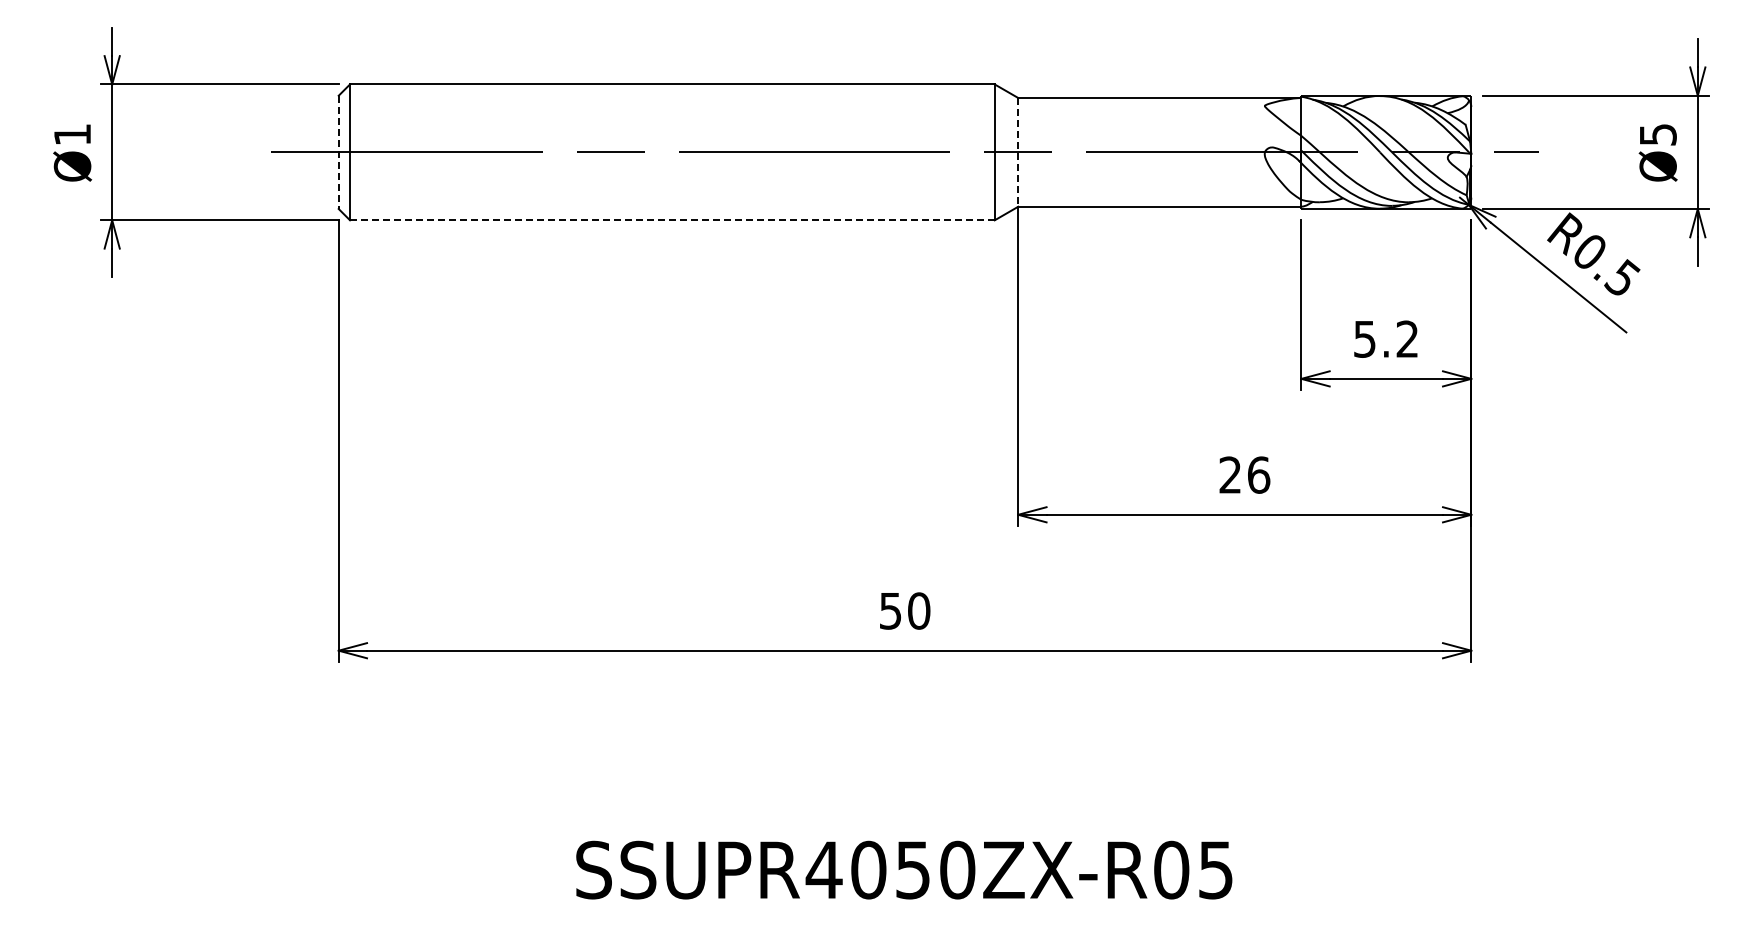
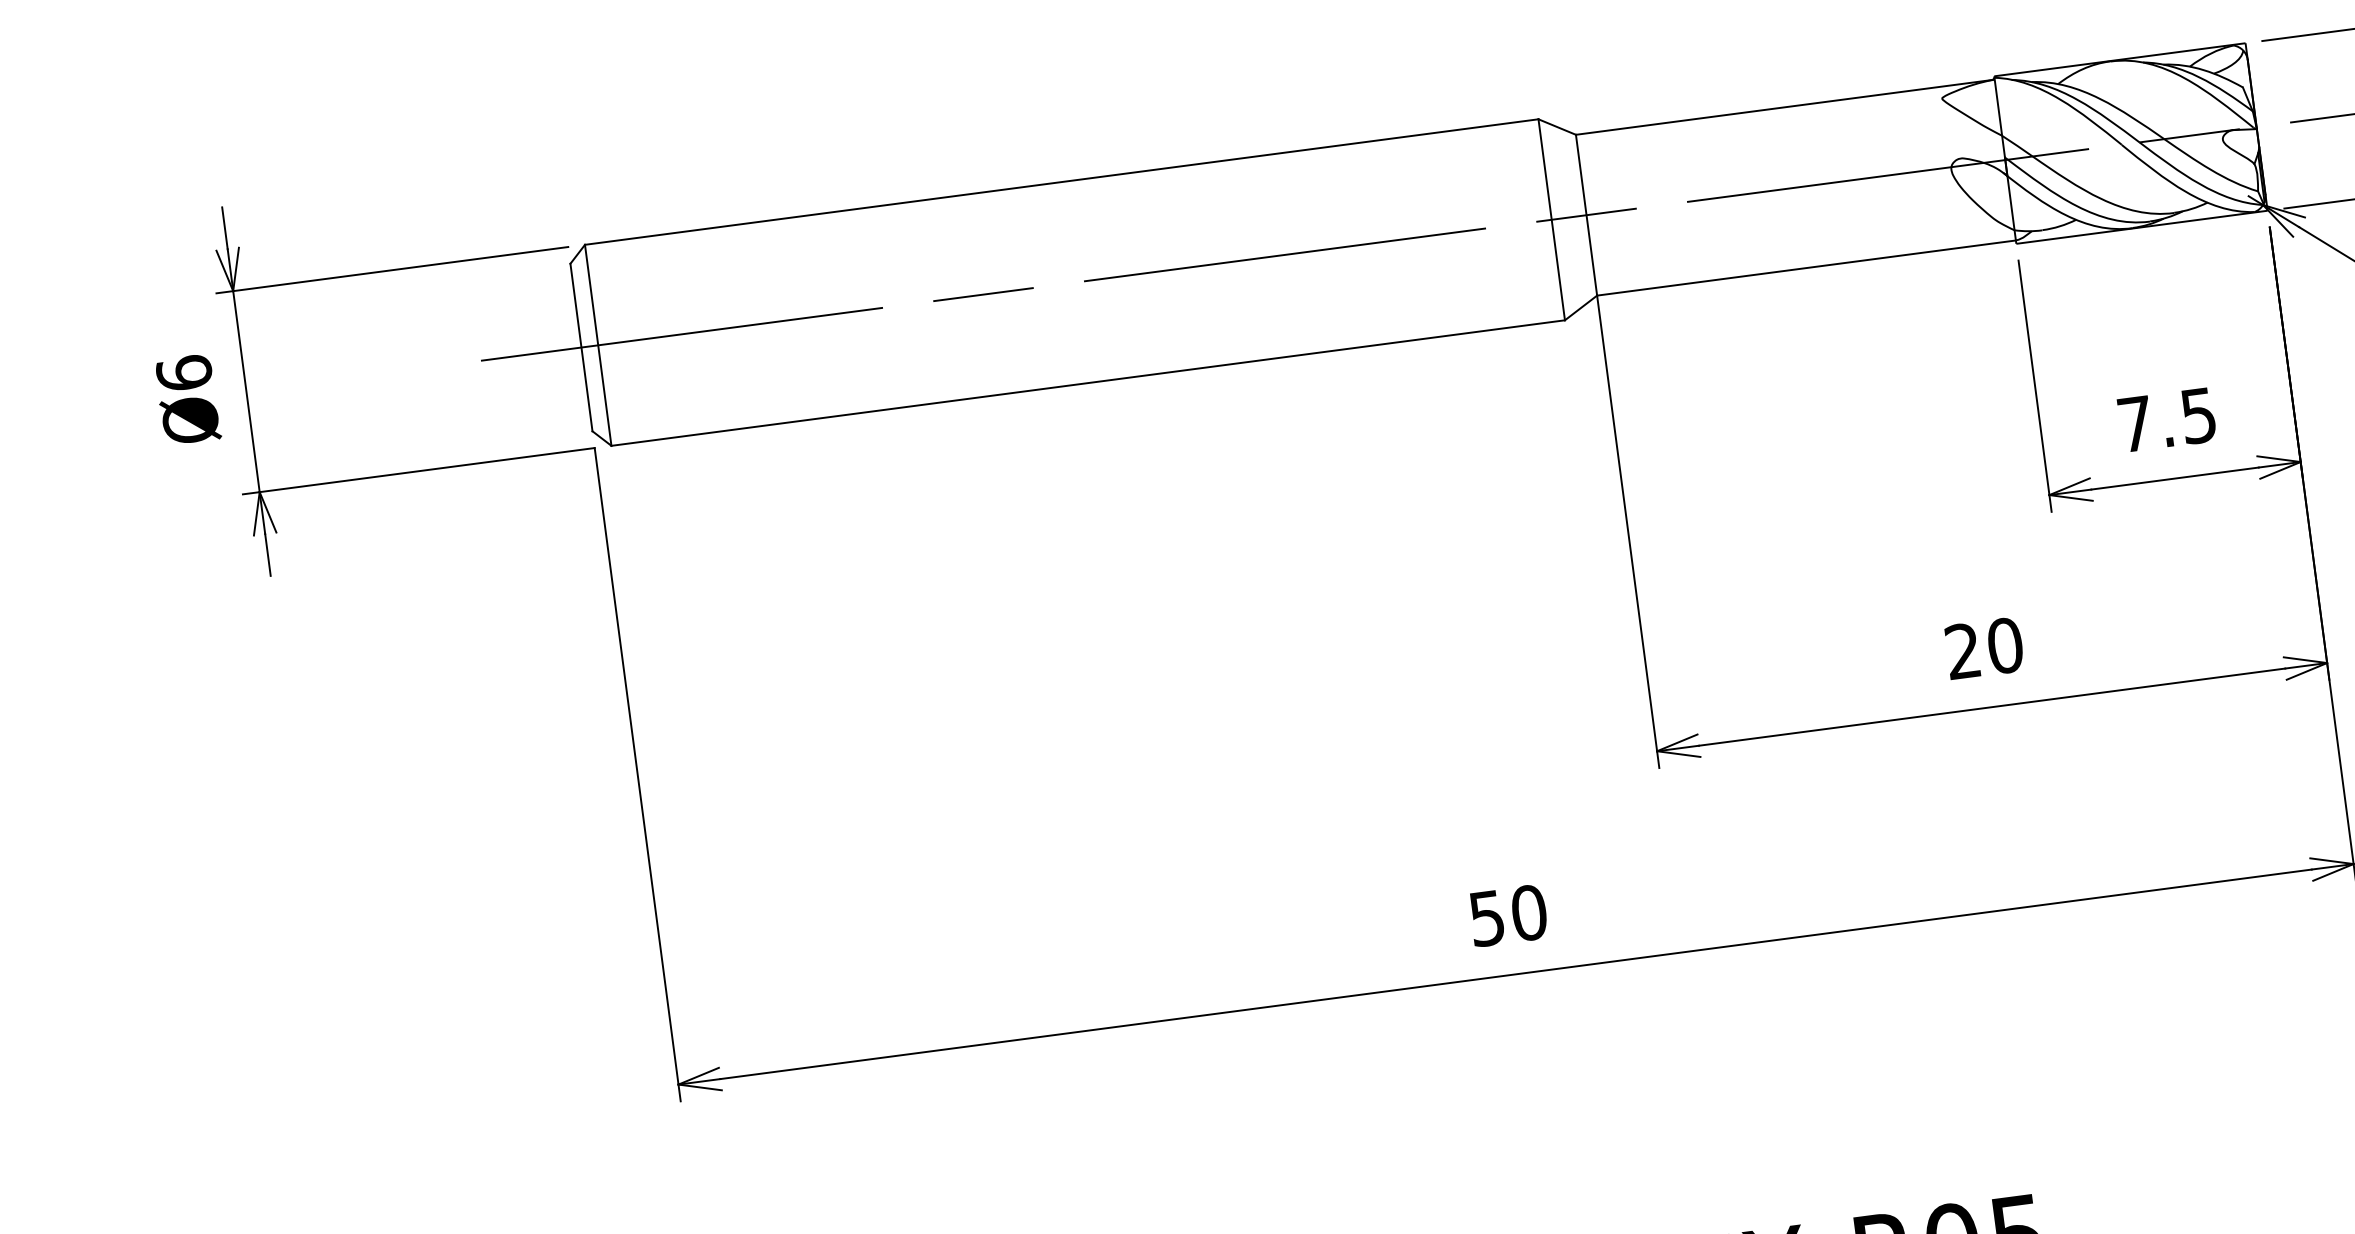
text: (72, 134) -> (184, 372), Ø1 -> Ø6
line: (338, 152) -> (581, 347), dashed -> solid
line: (1018, 152) -> (1586, 215), dashed -> solid
line: (672, 220) -> (1088, 383), dashed -> solid
text: (1385, 338) -> (2165, 418), 5.2 -> 7.5
text: (1258, 474) -> (2004, 644), 26 -> 20

